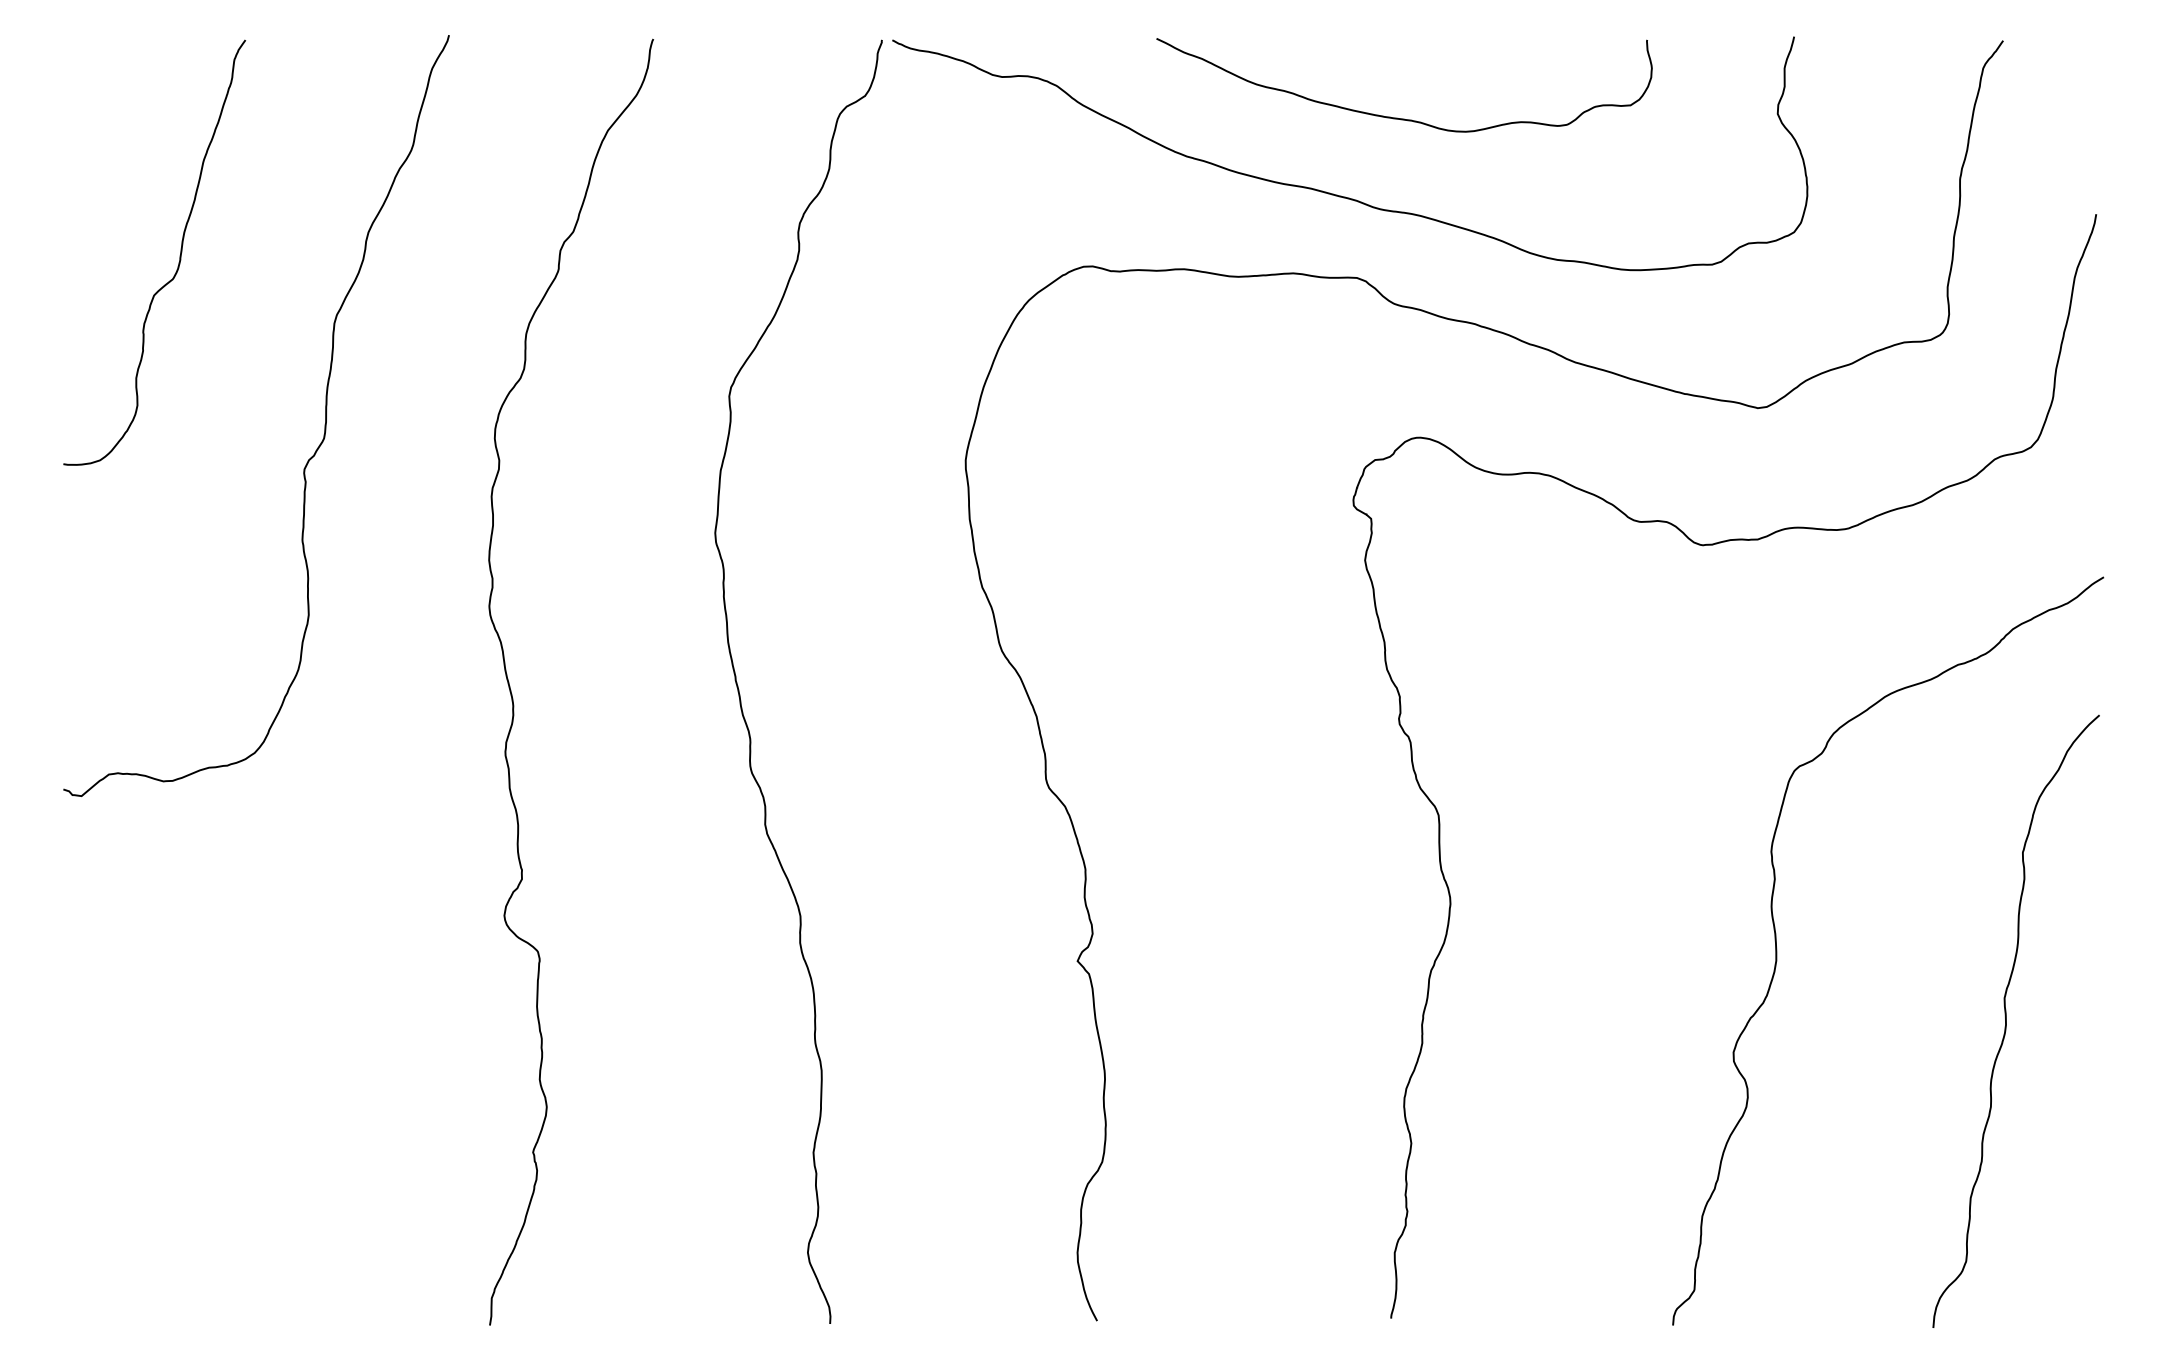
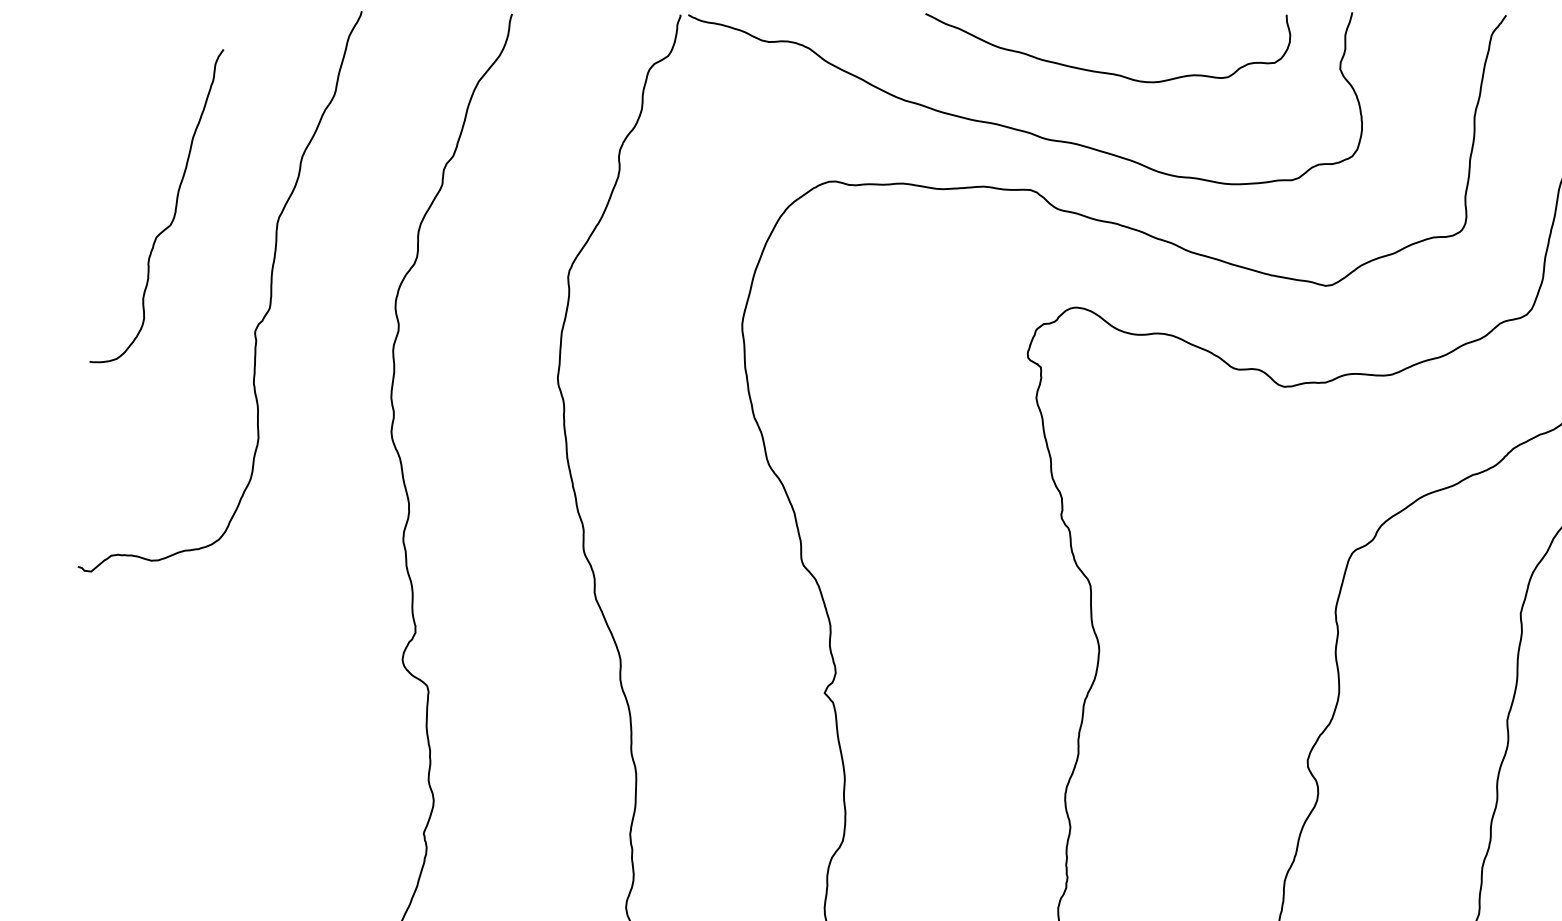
curve: (1397, 117) -> (1102, 71), moved
curve: (179, 255) -> (175, 208), moved

